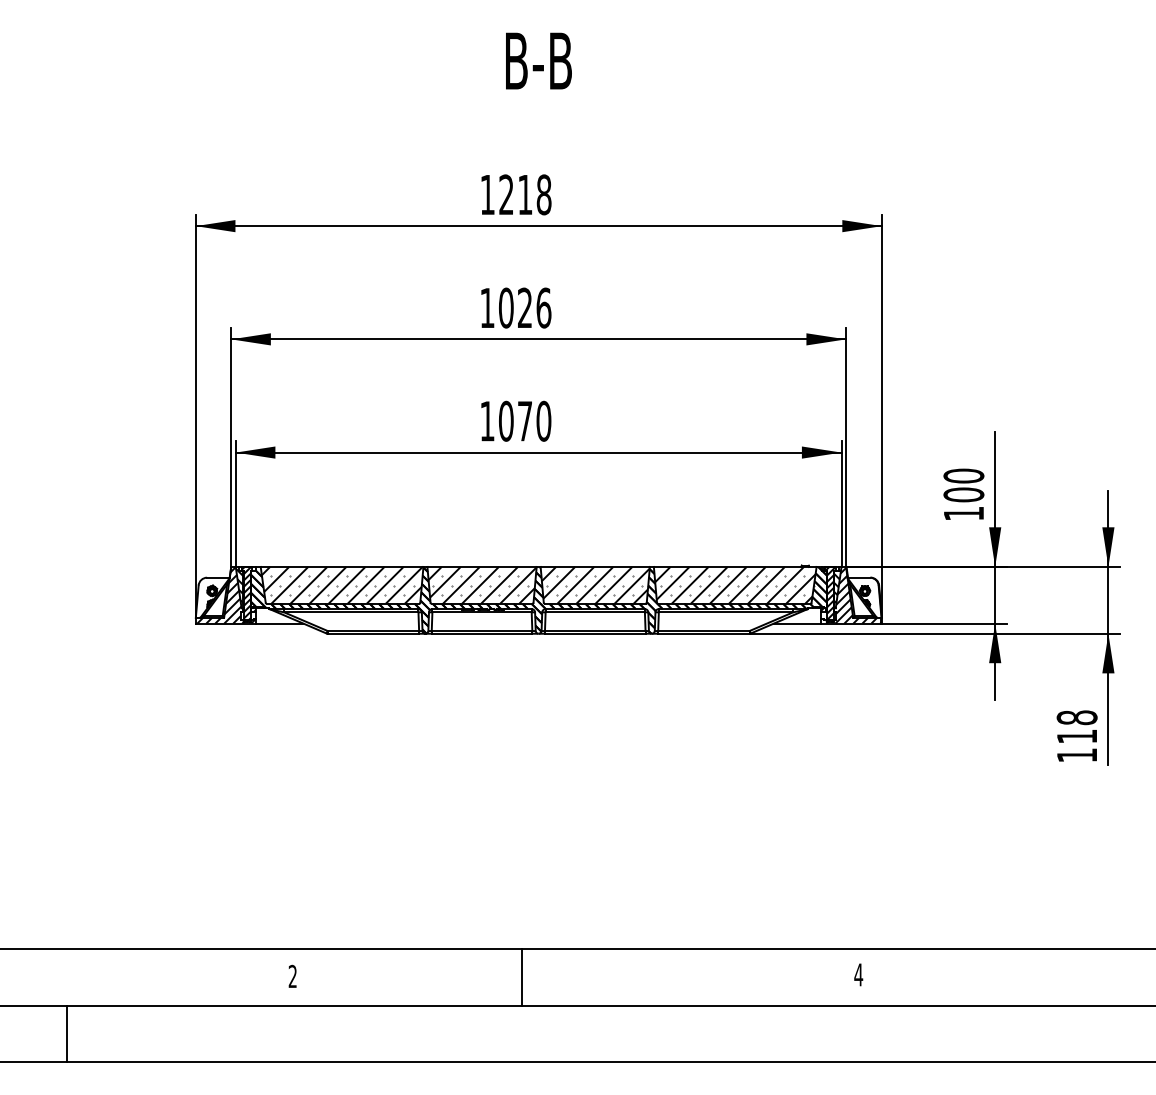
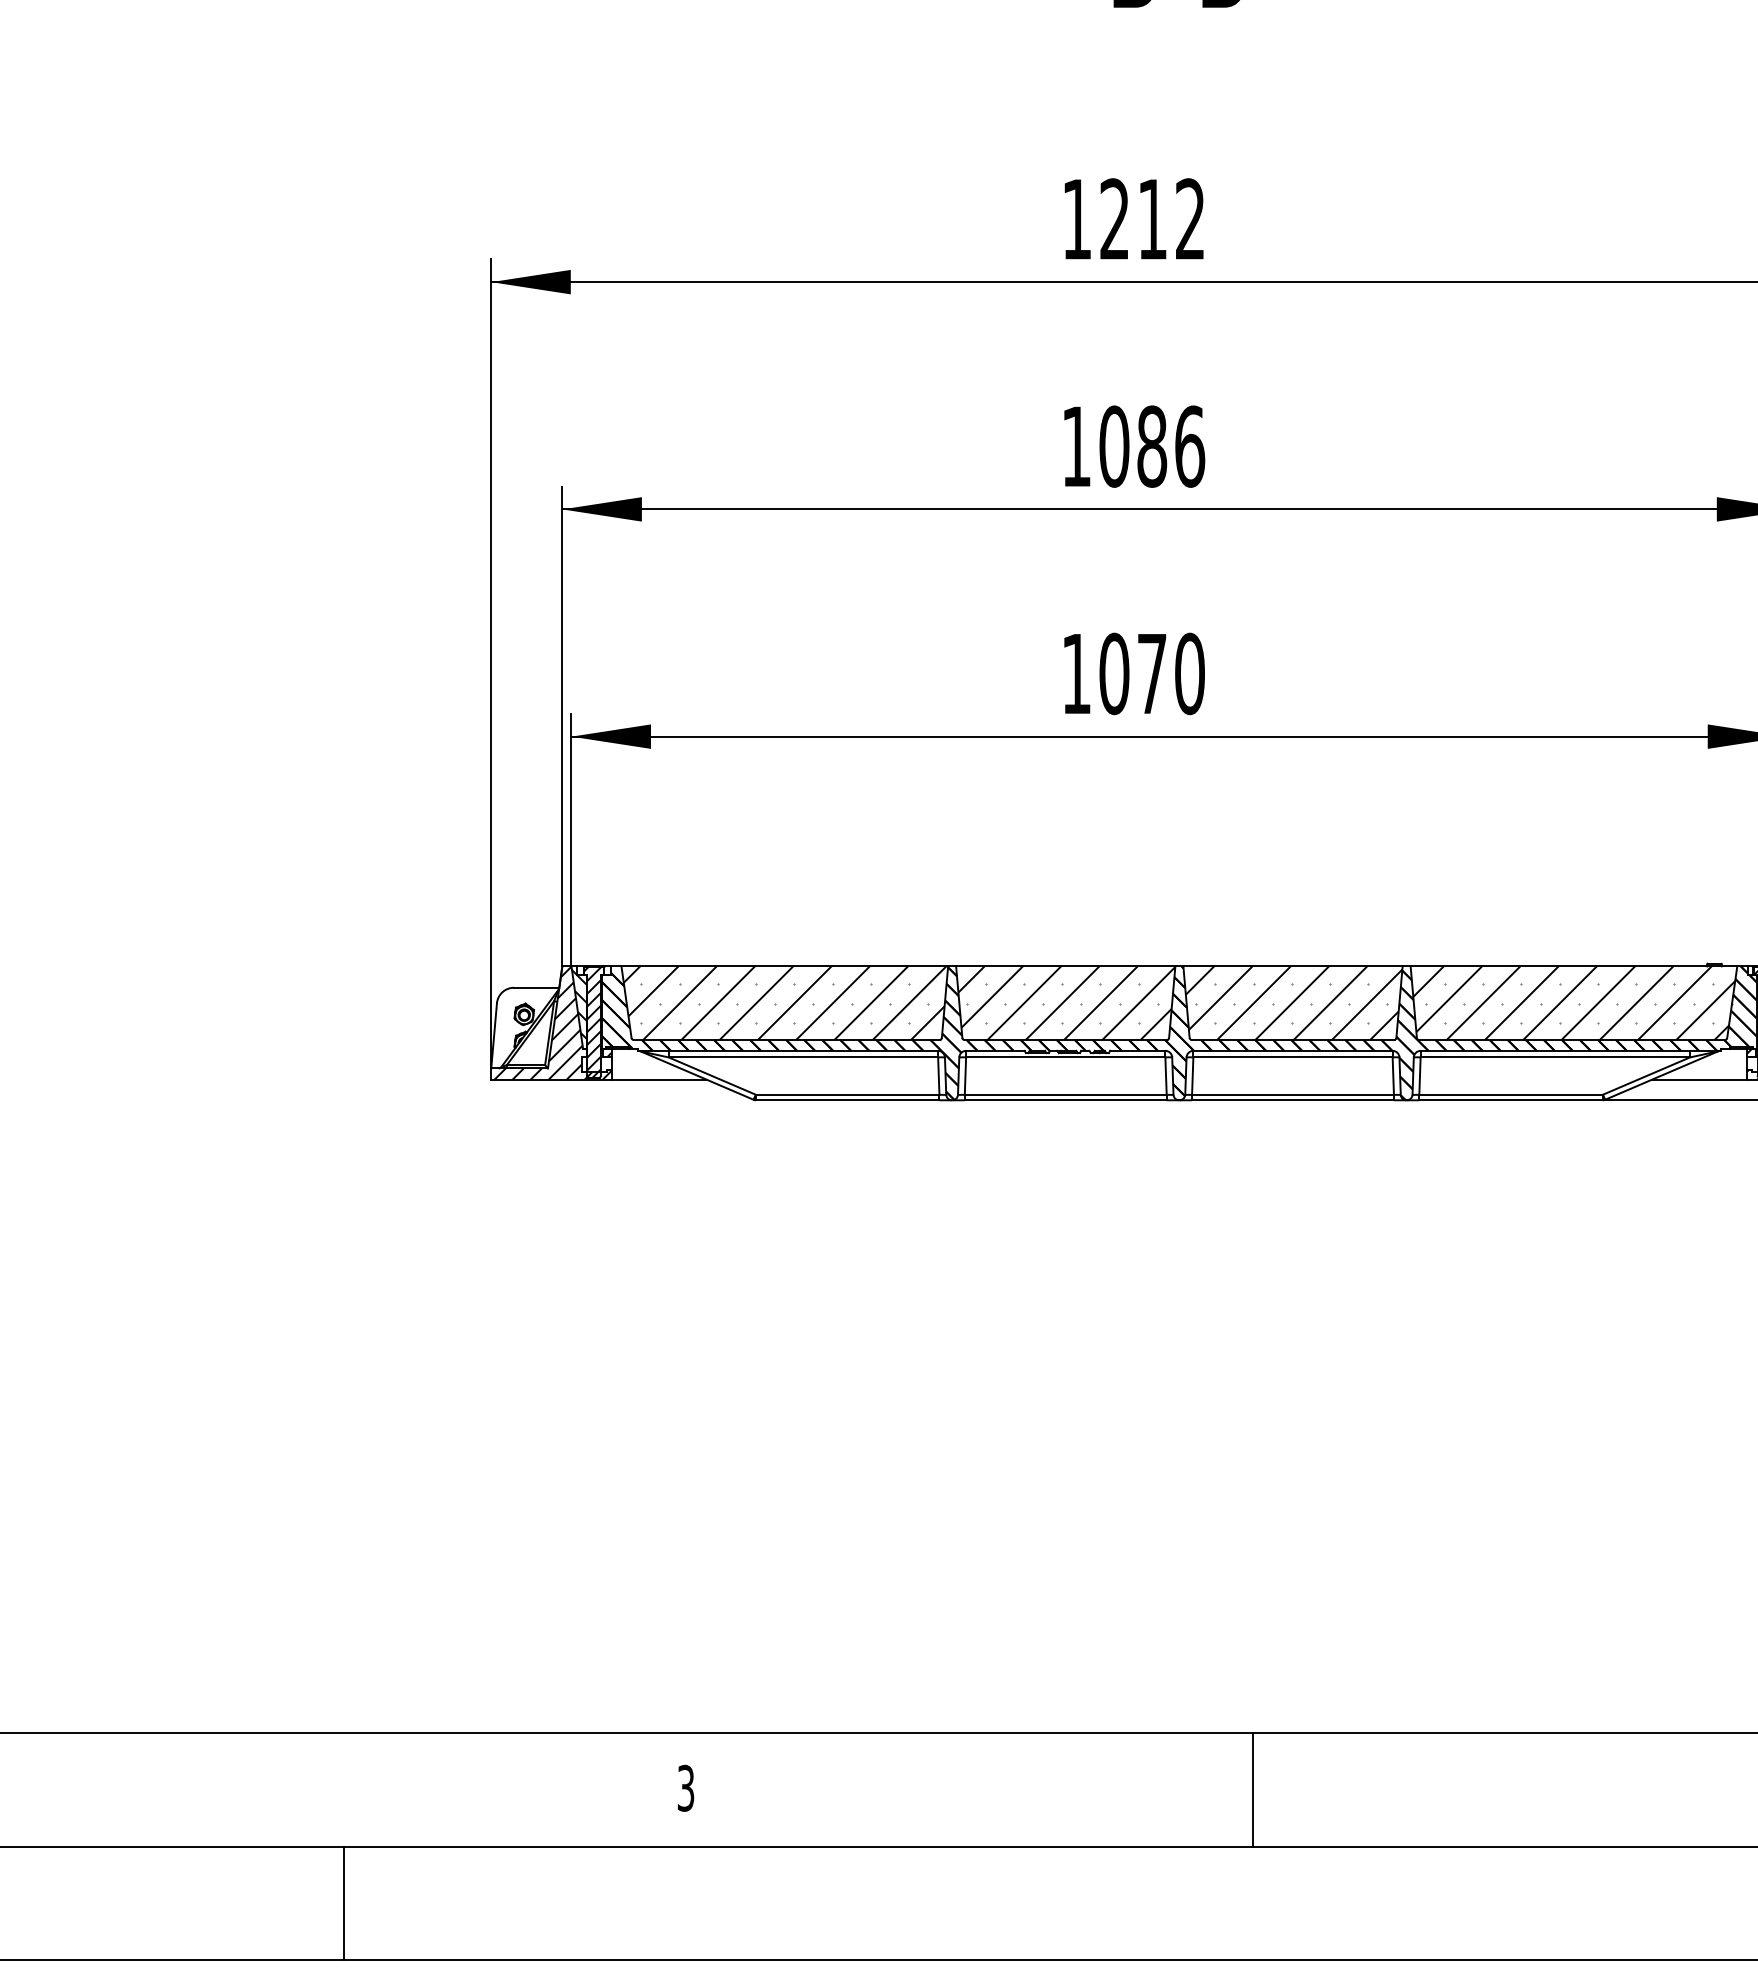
text: (543, 194) -> (1189, 218), 1218 -> 1212
text: (524, 307) -> (1150, 445), 1026 -> 1086
text: (292, 976) -> (685, 1788), 2 -> 3
line: (522, 976) -> (1253, 1788), moved
line: (66, 1033) -> (344, 1902), moved

